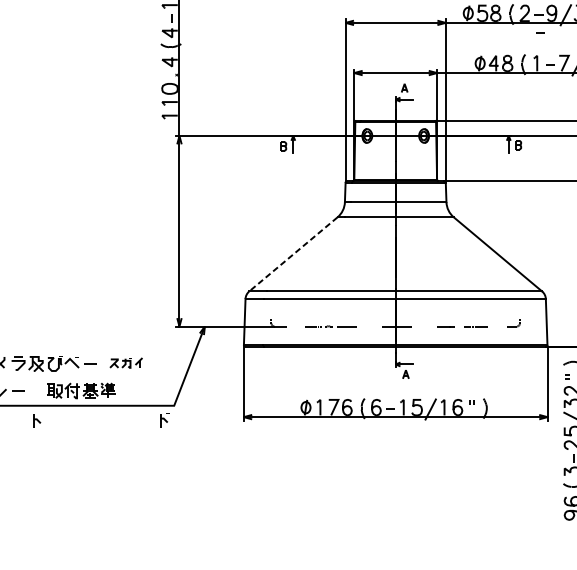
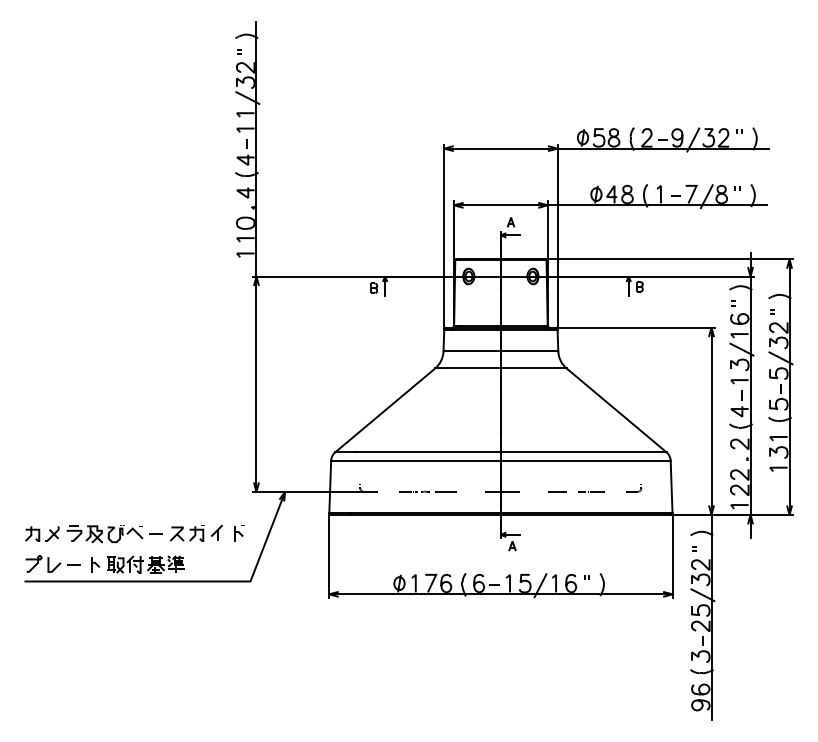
line: (539, 32) -> (663, 159), removed
line: (292, 254) -> (384, 410), dashed -> solid
part: (125, 362) -> (195, 532), size x1.43
part: (164, 419) -> (239, 533), moved
part: (37, 420) -> (95, 564), moved

